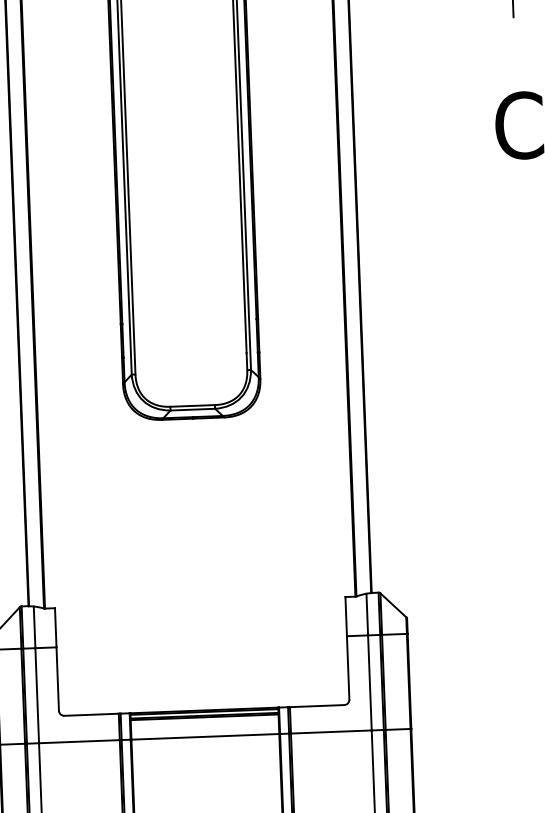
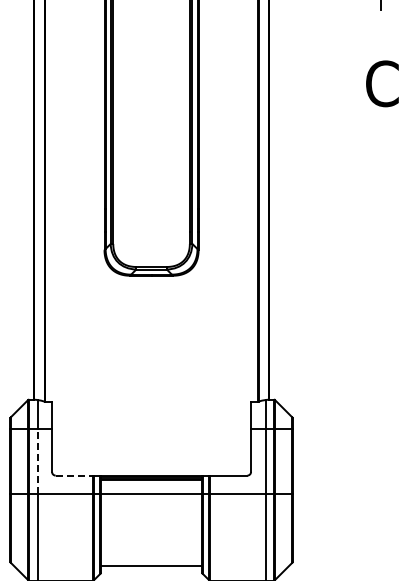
line: (37, 696) -> (37, 461), solid -> dashed
line: (91, 714) -> (74, 475), solid -> dashed

